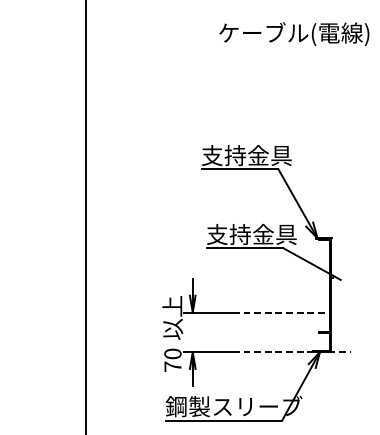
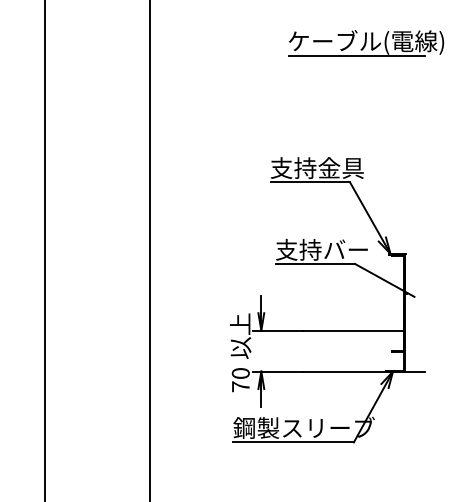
line: (285, 46) -> (357, 55), added
text: (274, 234) -> (345, 249), 支持金具 -> 支持バー
line: (281, 312) -> (353, 330), dashed -> solid
line: (291, 352) -> (363, 371), dashed -> solid

